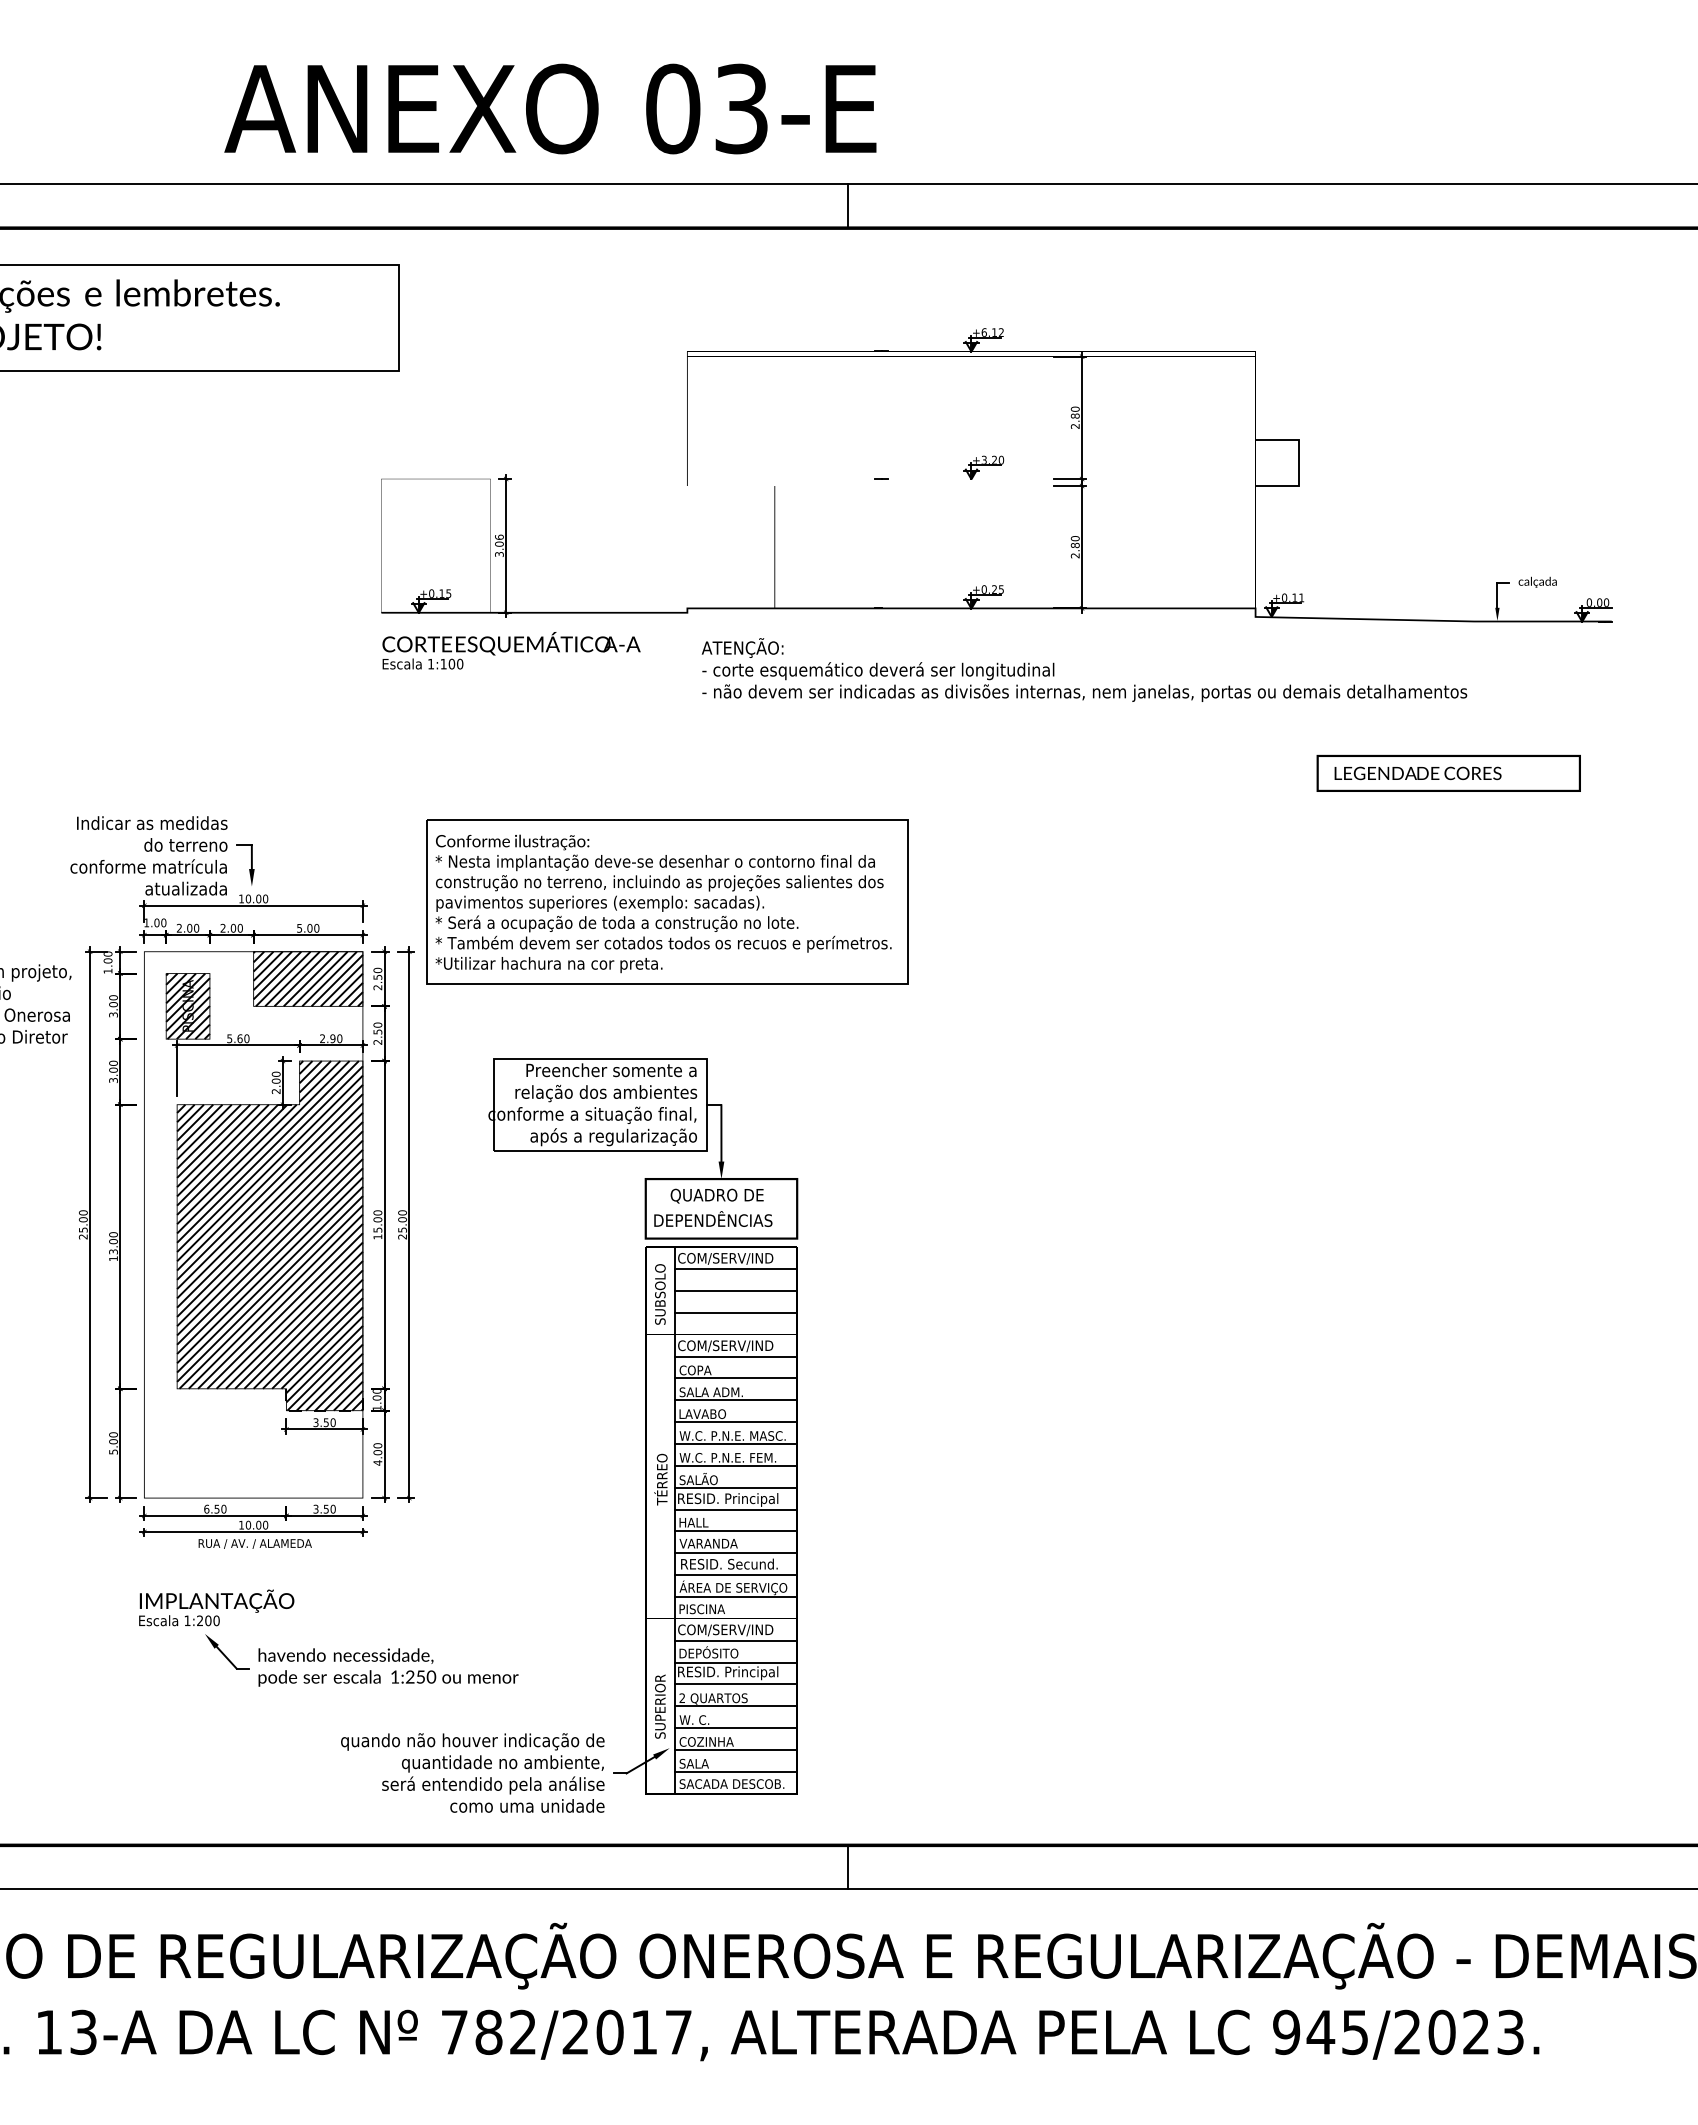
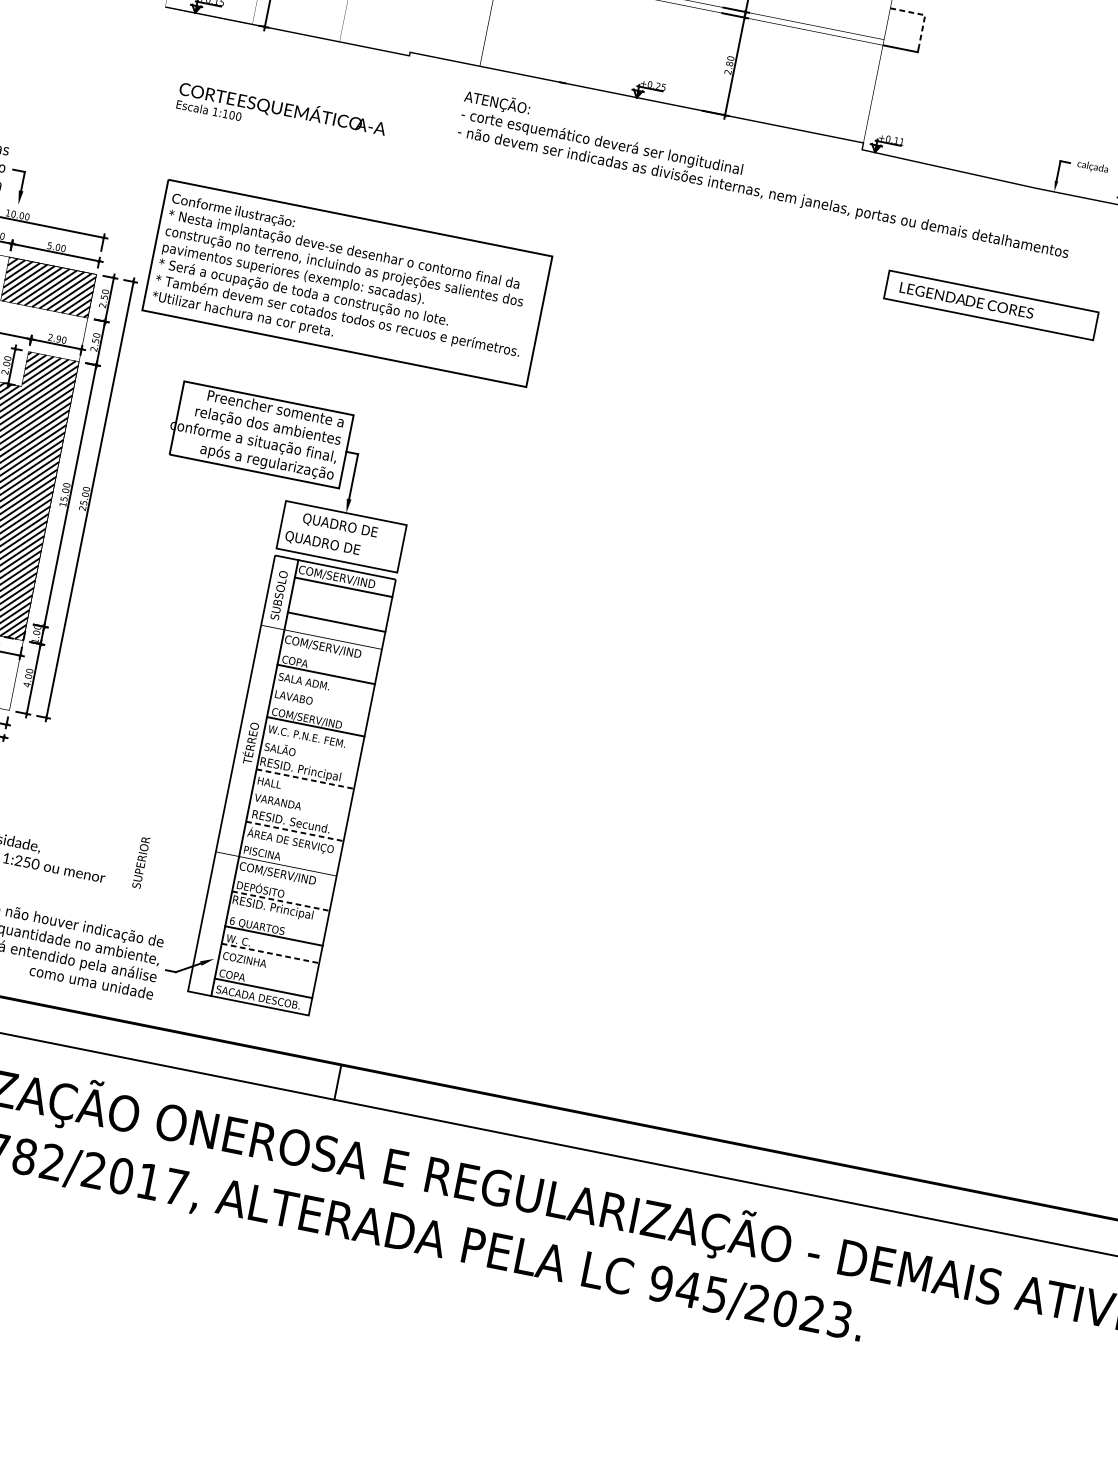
line: (1297, 439) -> (923, 14), solid -> dashed
text: (511, 650) -> (281, 113), moved
text: (1084, 669) -> (766, 174), moved
text: (712, 1219) -> (332, 543), DEPENDÊNCIAS -> QUADRO DE
line: (735, 1291) -> (339, 605), removed
line: (735, 1356) -> (329, 656), removed
line: (735, 1400) -> (322, 691), removed
line: (735, 1422) -> (318, 709), removed
text: (732, 1436) -> (314, 720), W.C. P.N.E. MASC. -> COM/SERV/IND
line: (735, 1465) -> (311, 743), removed
line: (735, 1487) -> (308, 761), removed
line: (736, 1509) -> (305, 779), solid -> dashed
line: (735, 1531) -> (301, 796), removed
line: (735, 1553) -> (297, 814), removed
line: (736, 1575) -> (295, 831), solid -> dashed
line: (735, 1597) -> (290, 849), removed
line: (735, 1640) -> (284, 883), removed
line: (736, 1662) -> (281, 901), solid -> dashed
line: (735, 1684) -> (276, 918), removed
text: (682, 1698) -> (232, 921), 2 -> 6
text: (660, 1706) -> (141, 862), moved
line: (736, 1728) -> (270, 953), solid -> dashed
line: (735, 1749) -> (266, 970), removed
text: (695, 1763) -> (232, 975), SALA -> COPA

